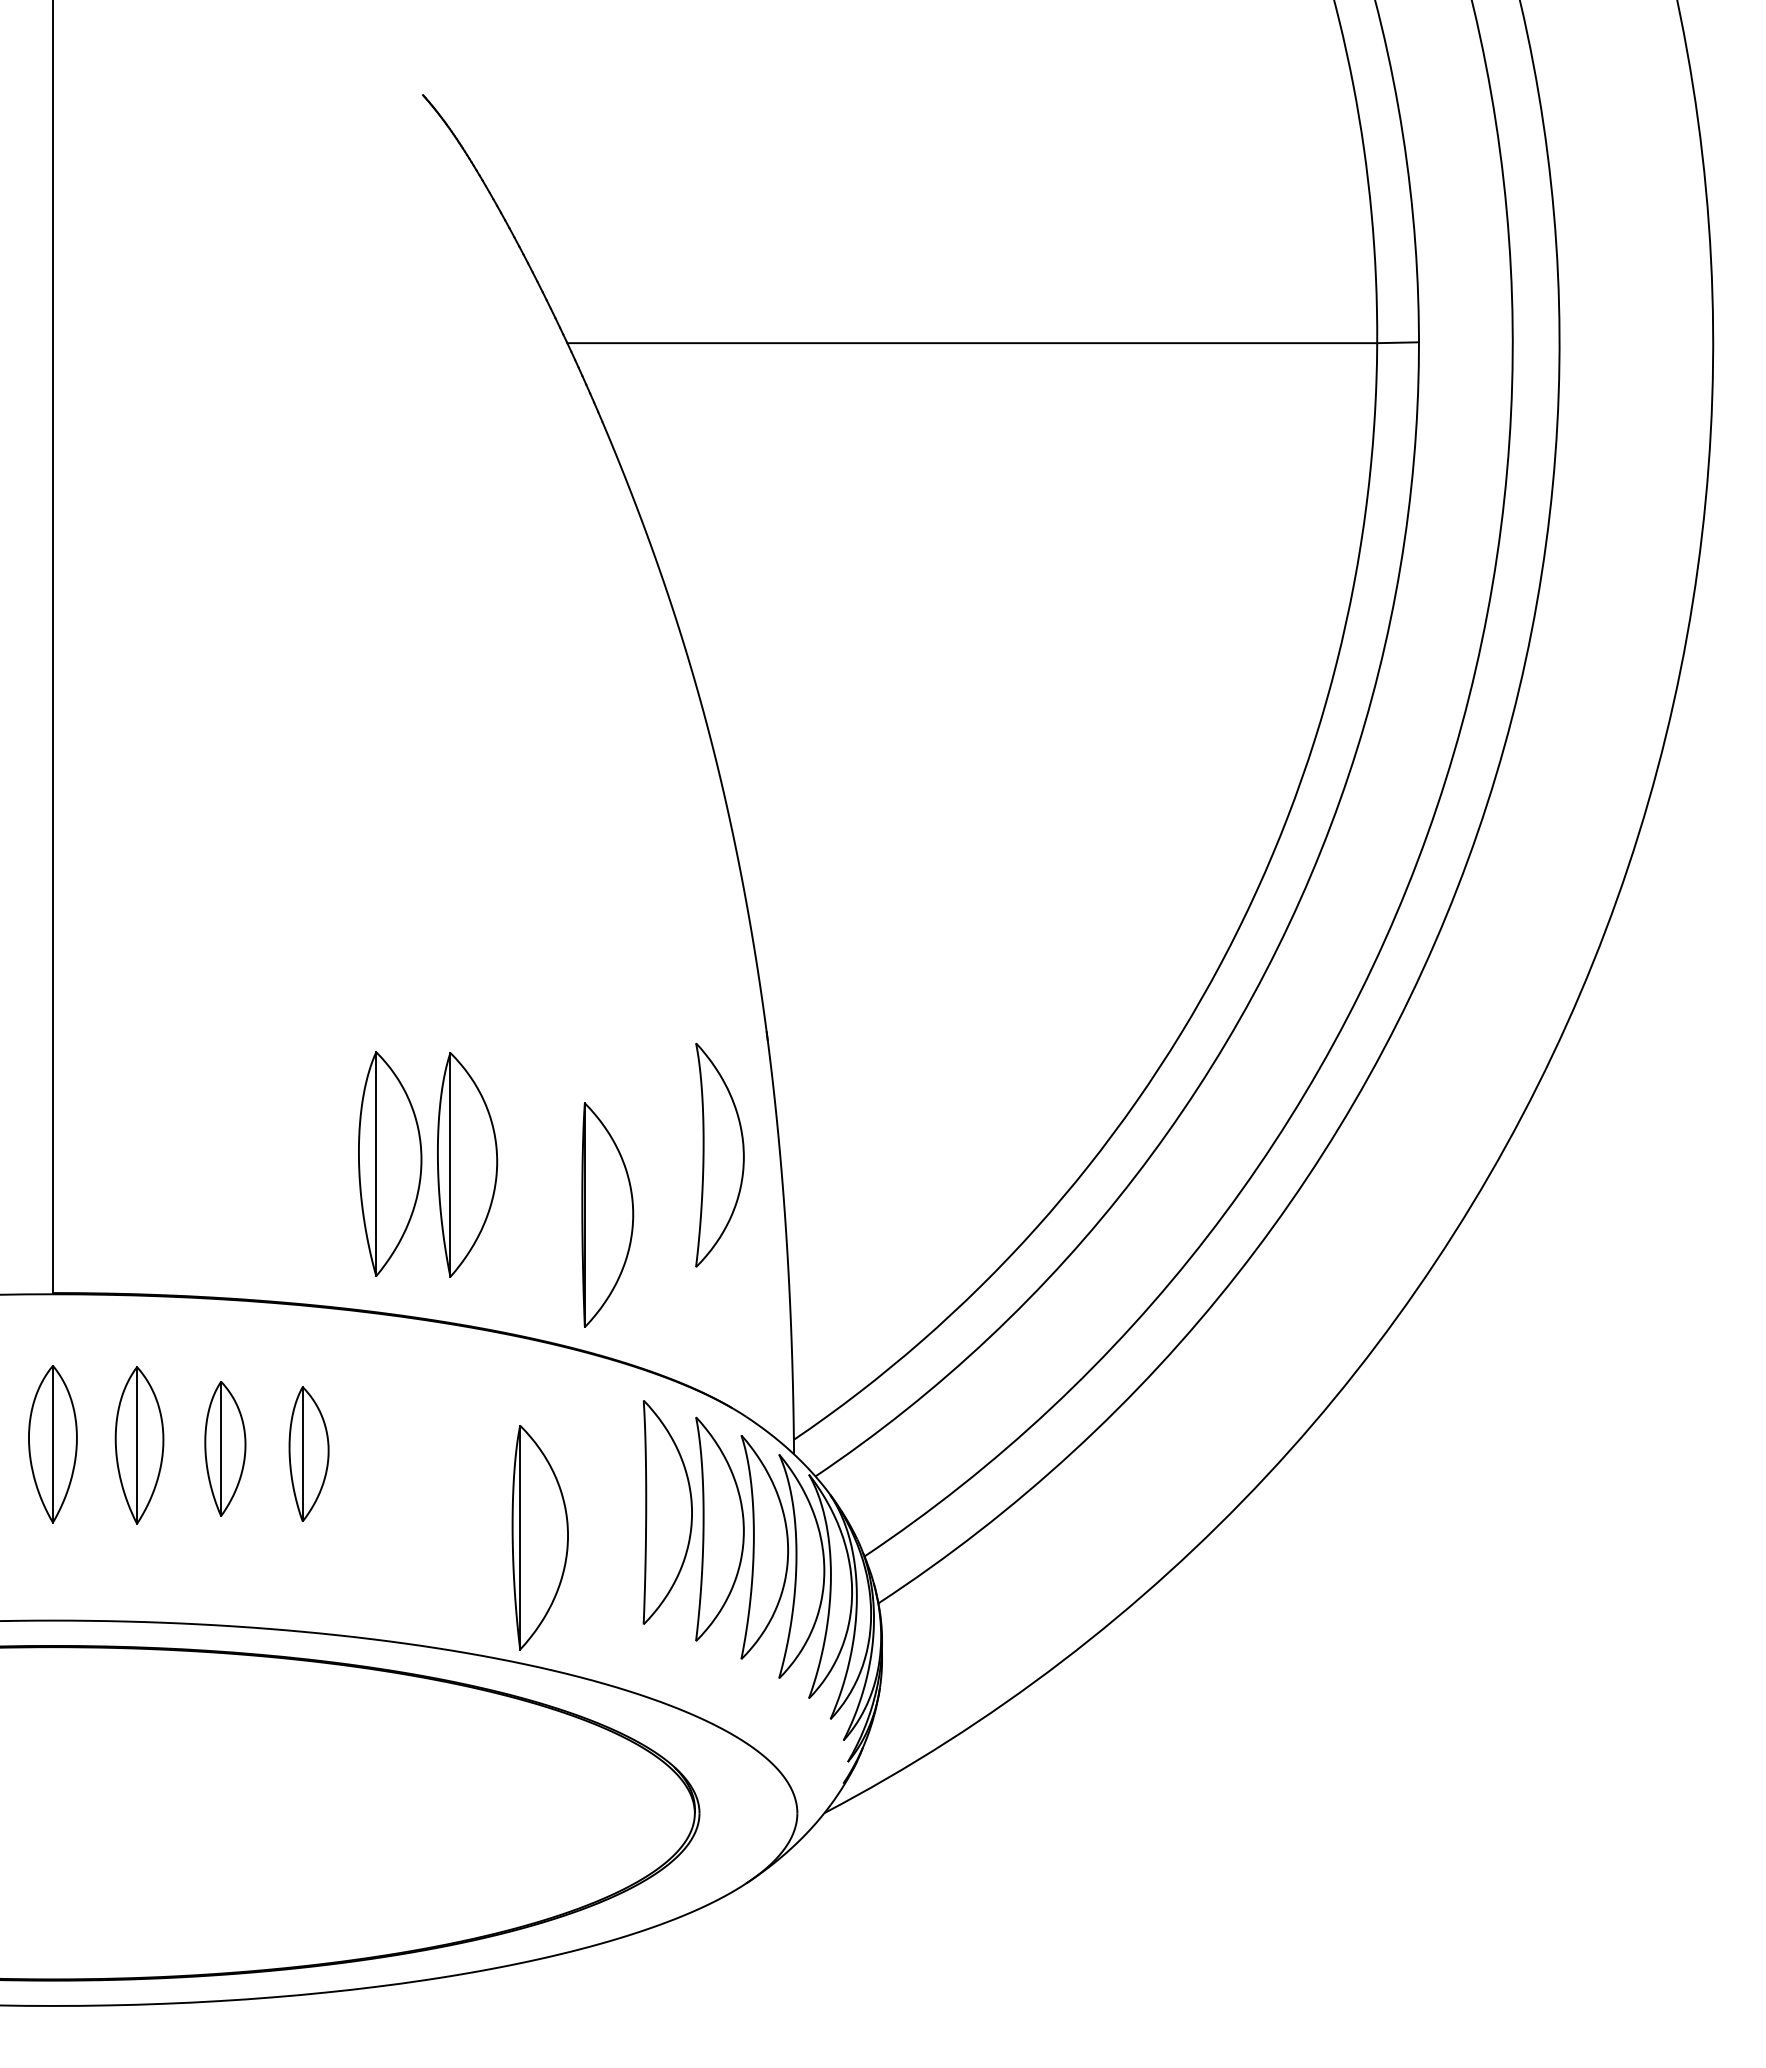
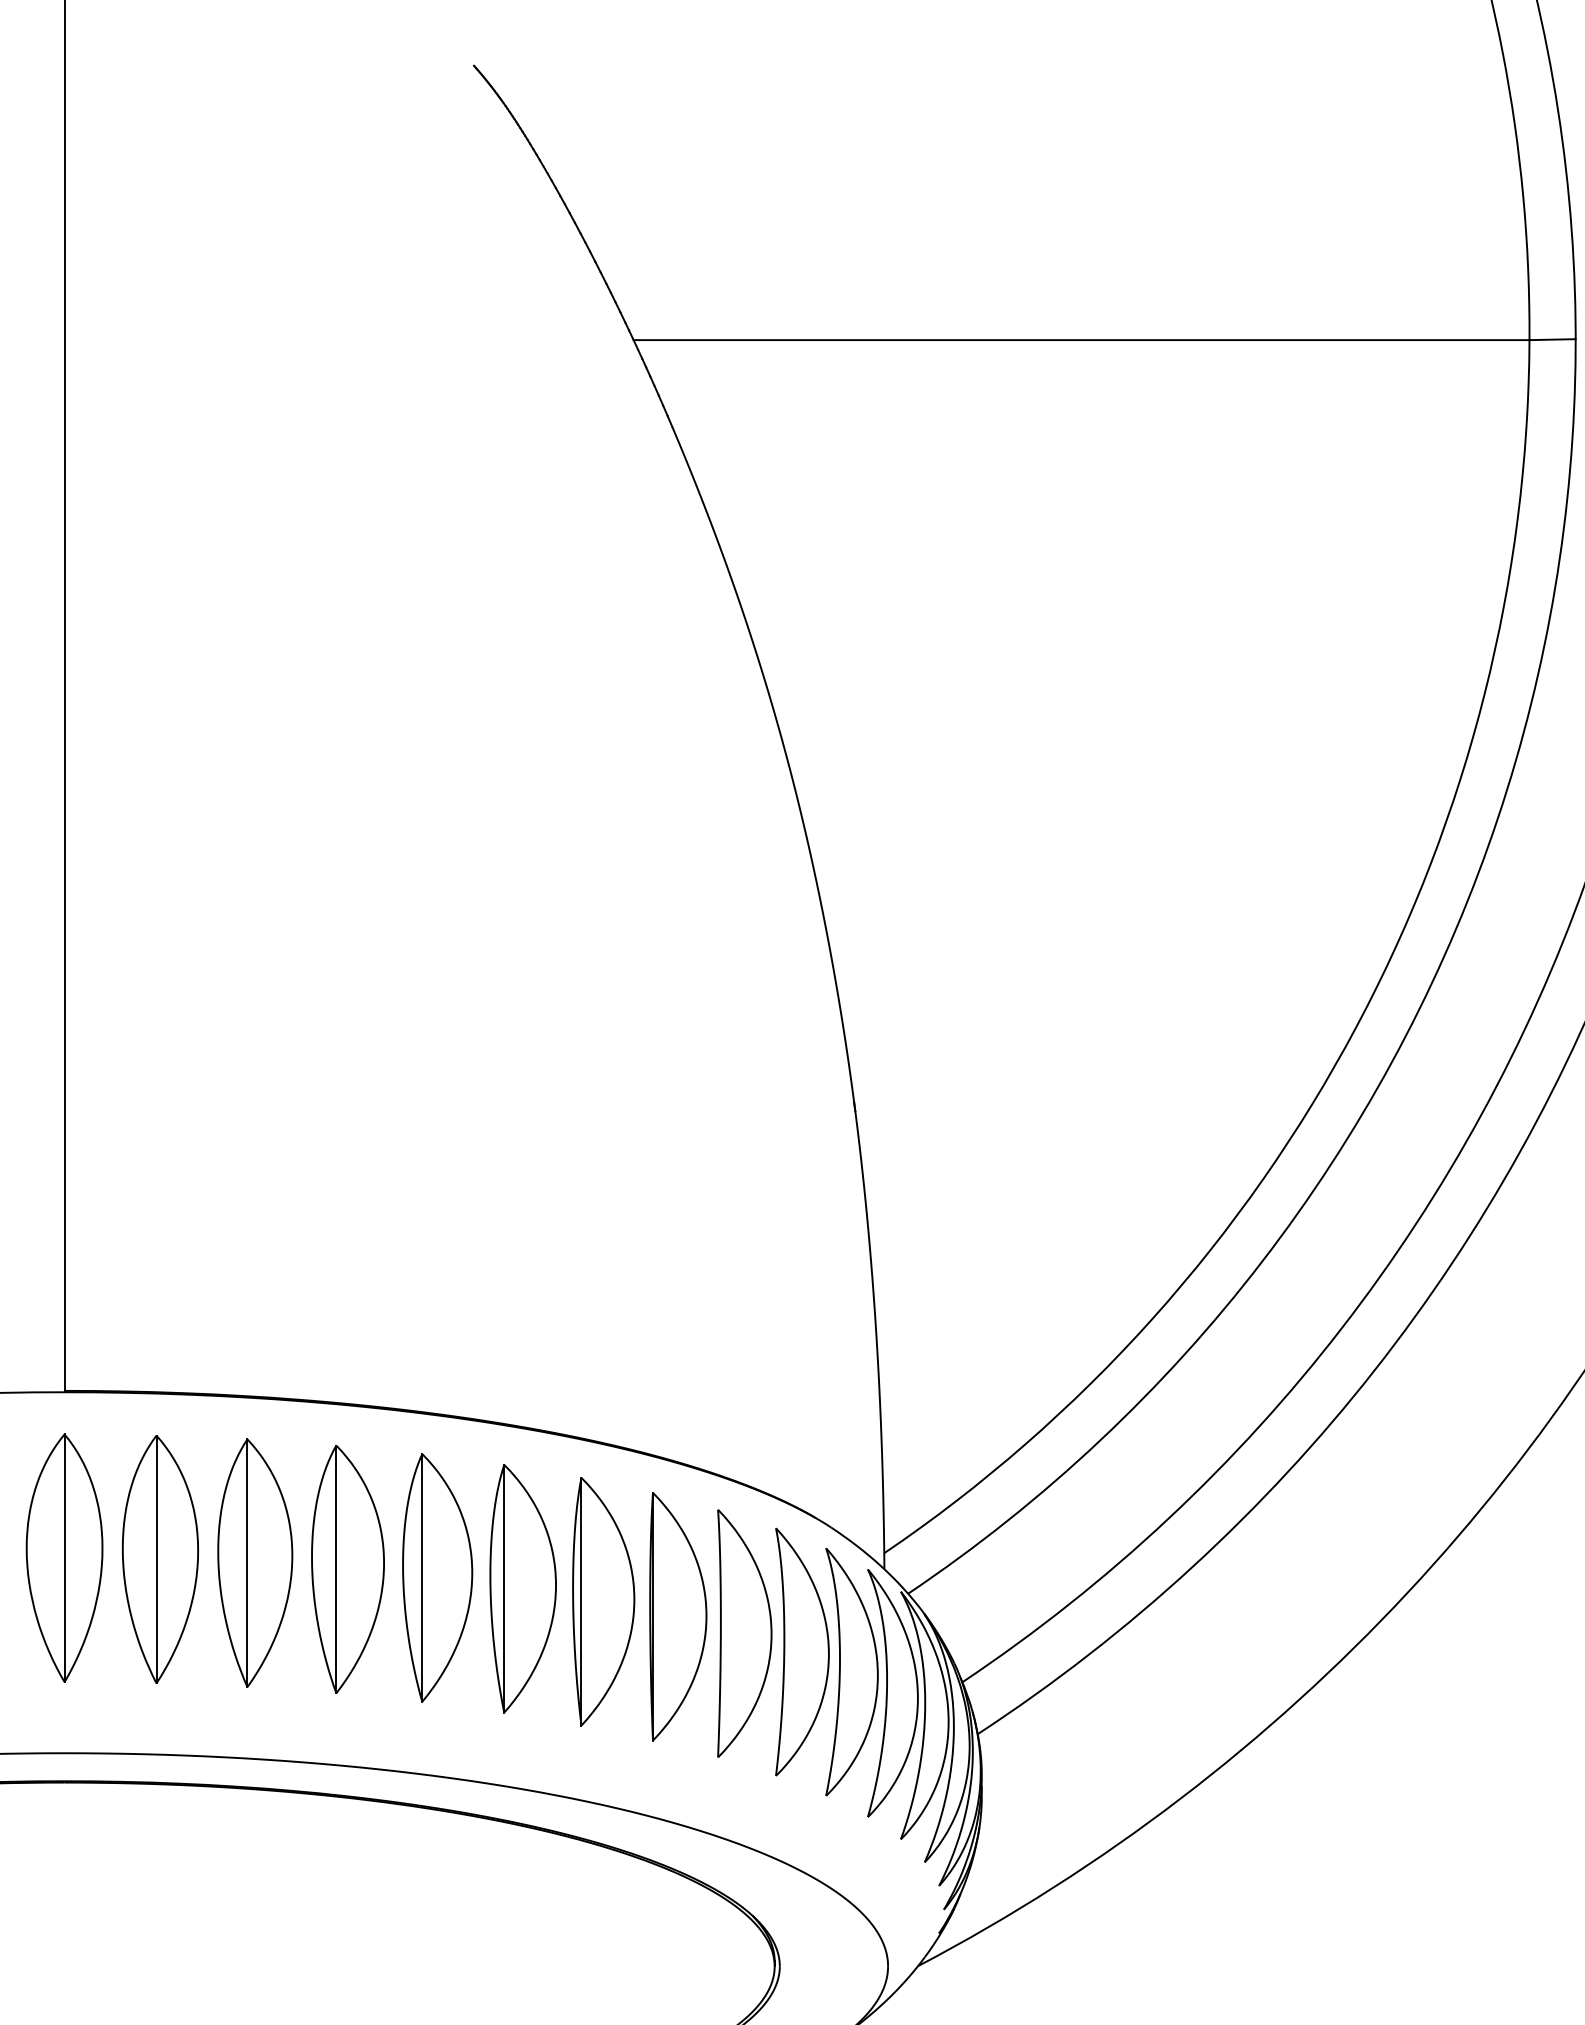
part: (719, 1154) -> (801, 1237), removed
part: (390, 1163) -> (437, 1577), moved
part: (467, 1164) -> (523, 1588), moved
part: (607, 1214) -> (678, 1615), moved
part: (52, 1443) -> (64, 1557), size x1.43
part: (139, 1445) -> (160, 1559), size x1.43
part: (225, 1448) -> (255, 1562), size x1.67
part: (308, 1453) -> (347, 1568), size x1.67
part: (539, 1537) -> (602, 1601), moved

